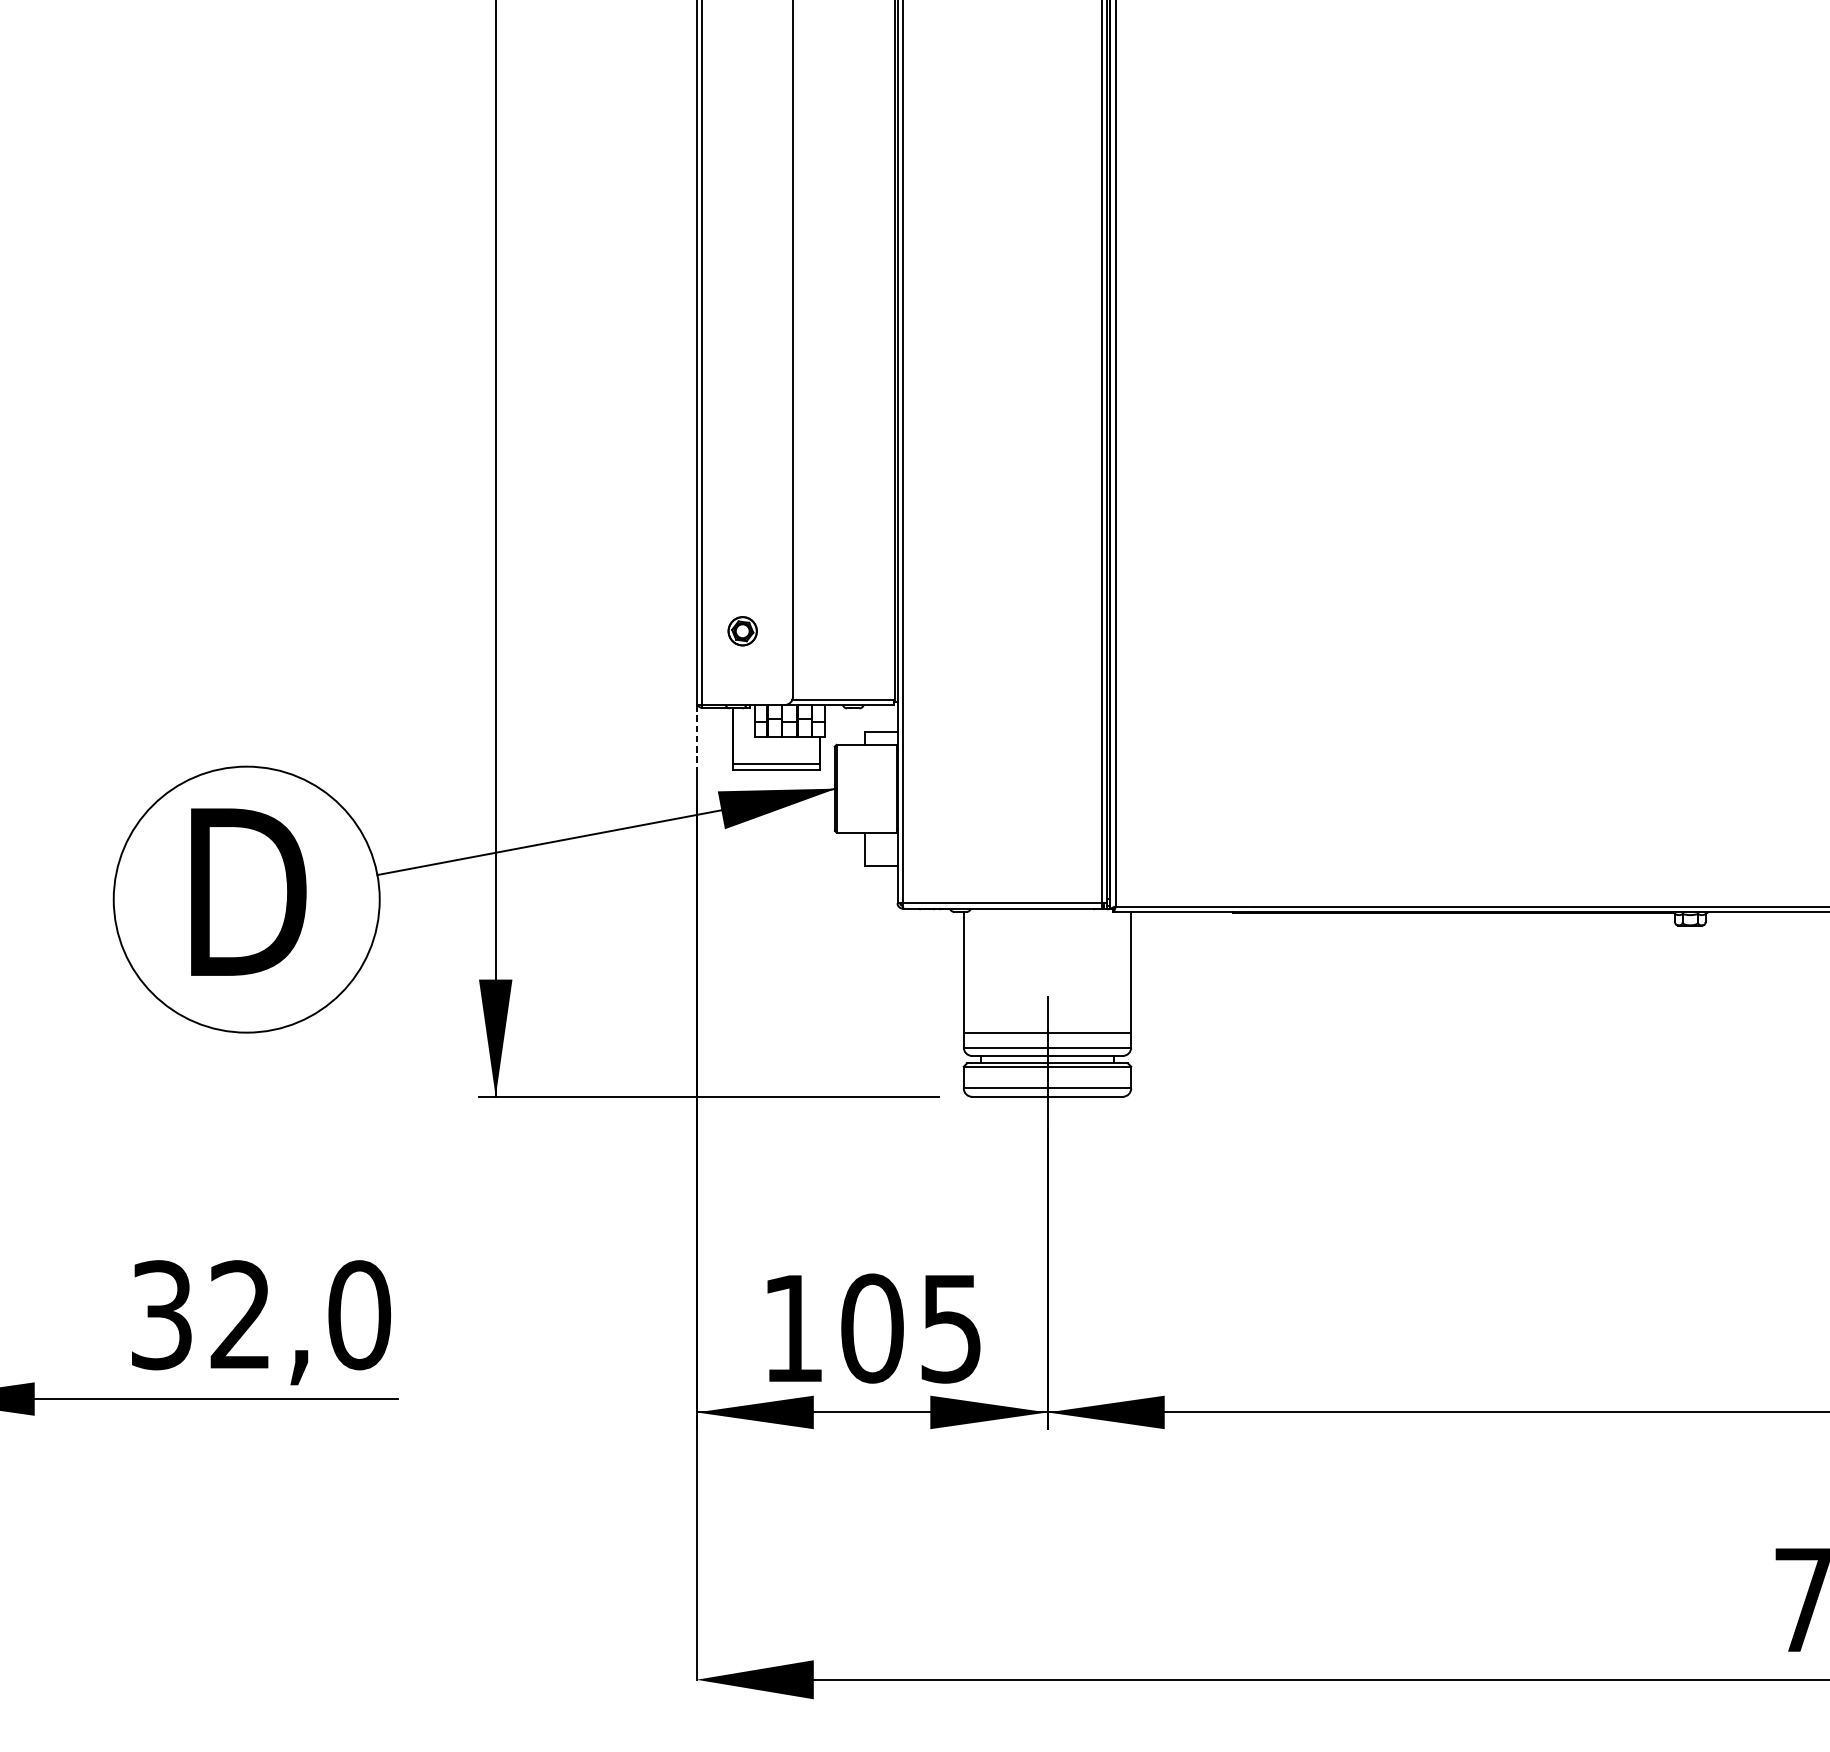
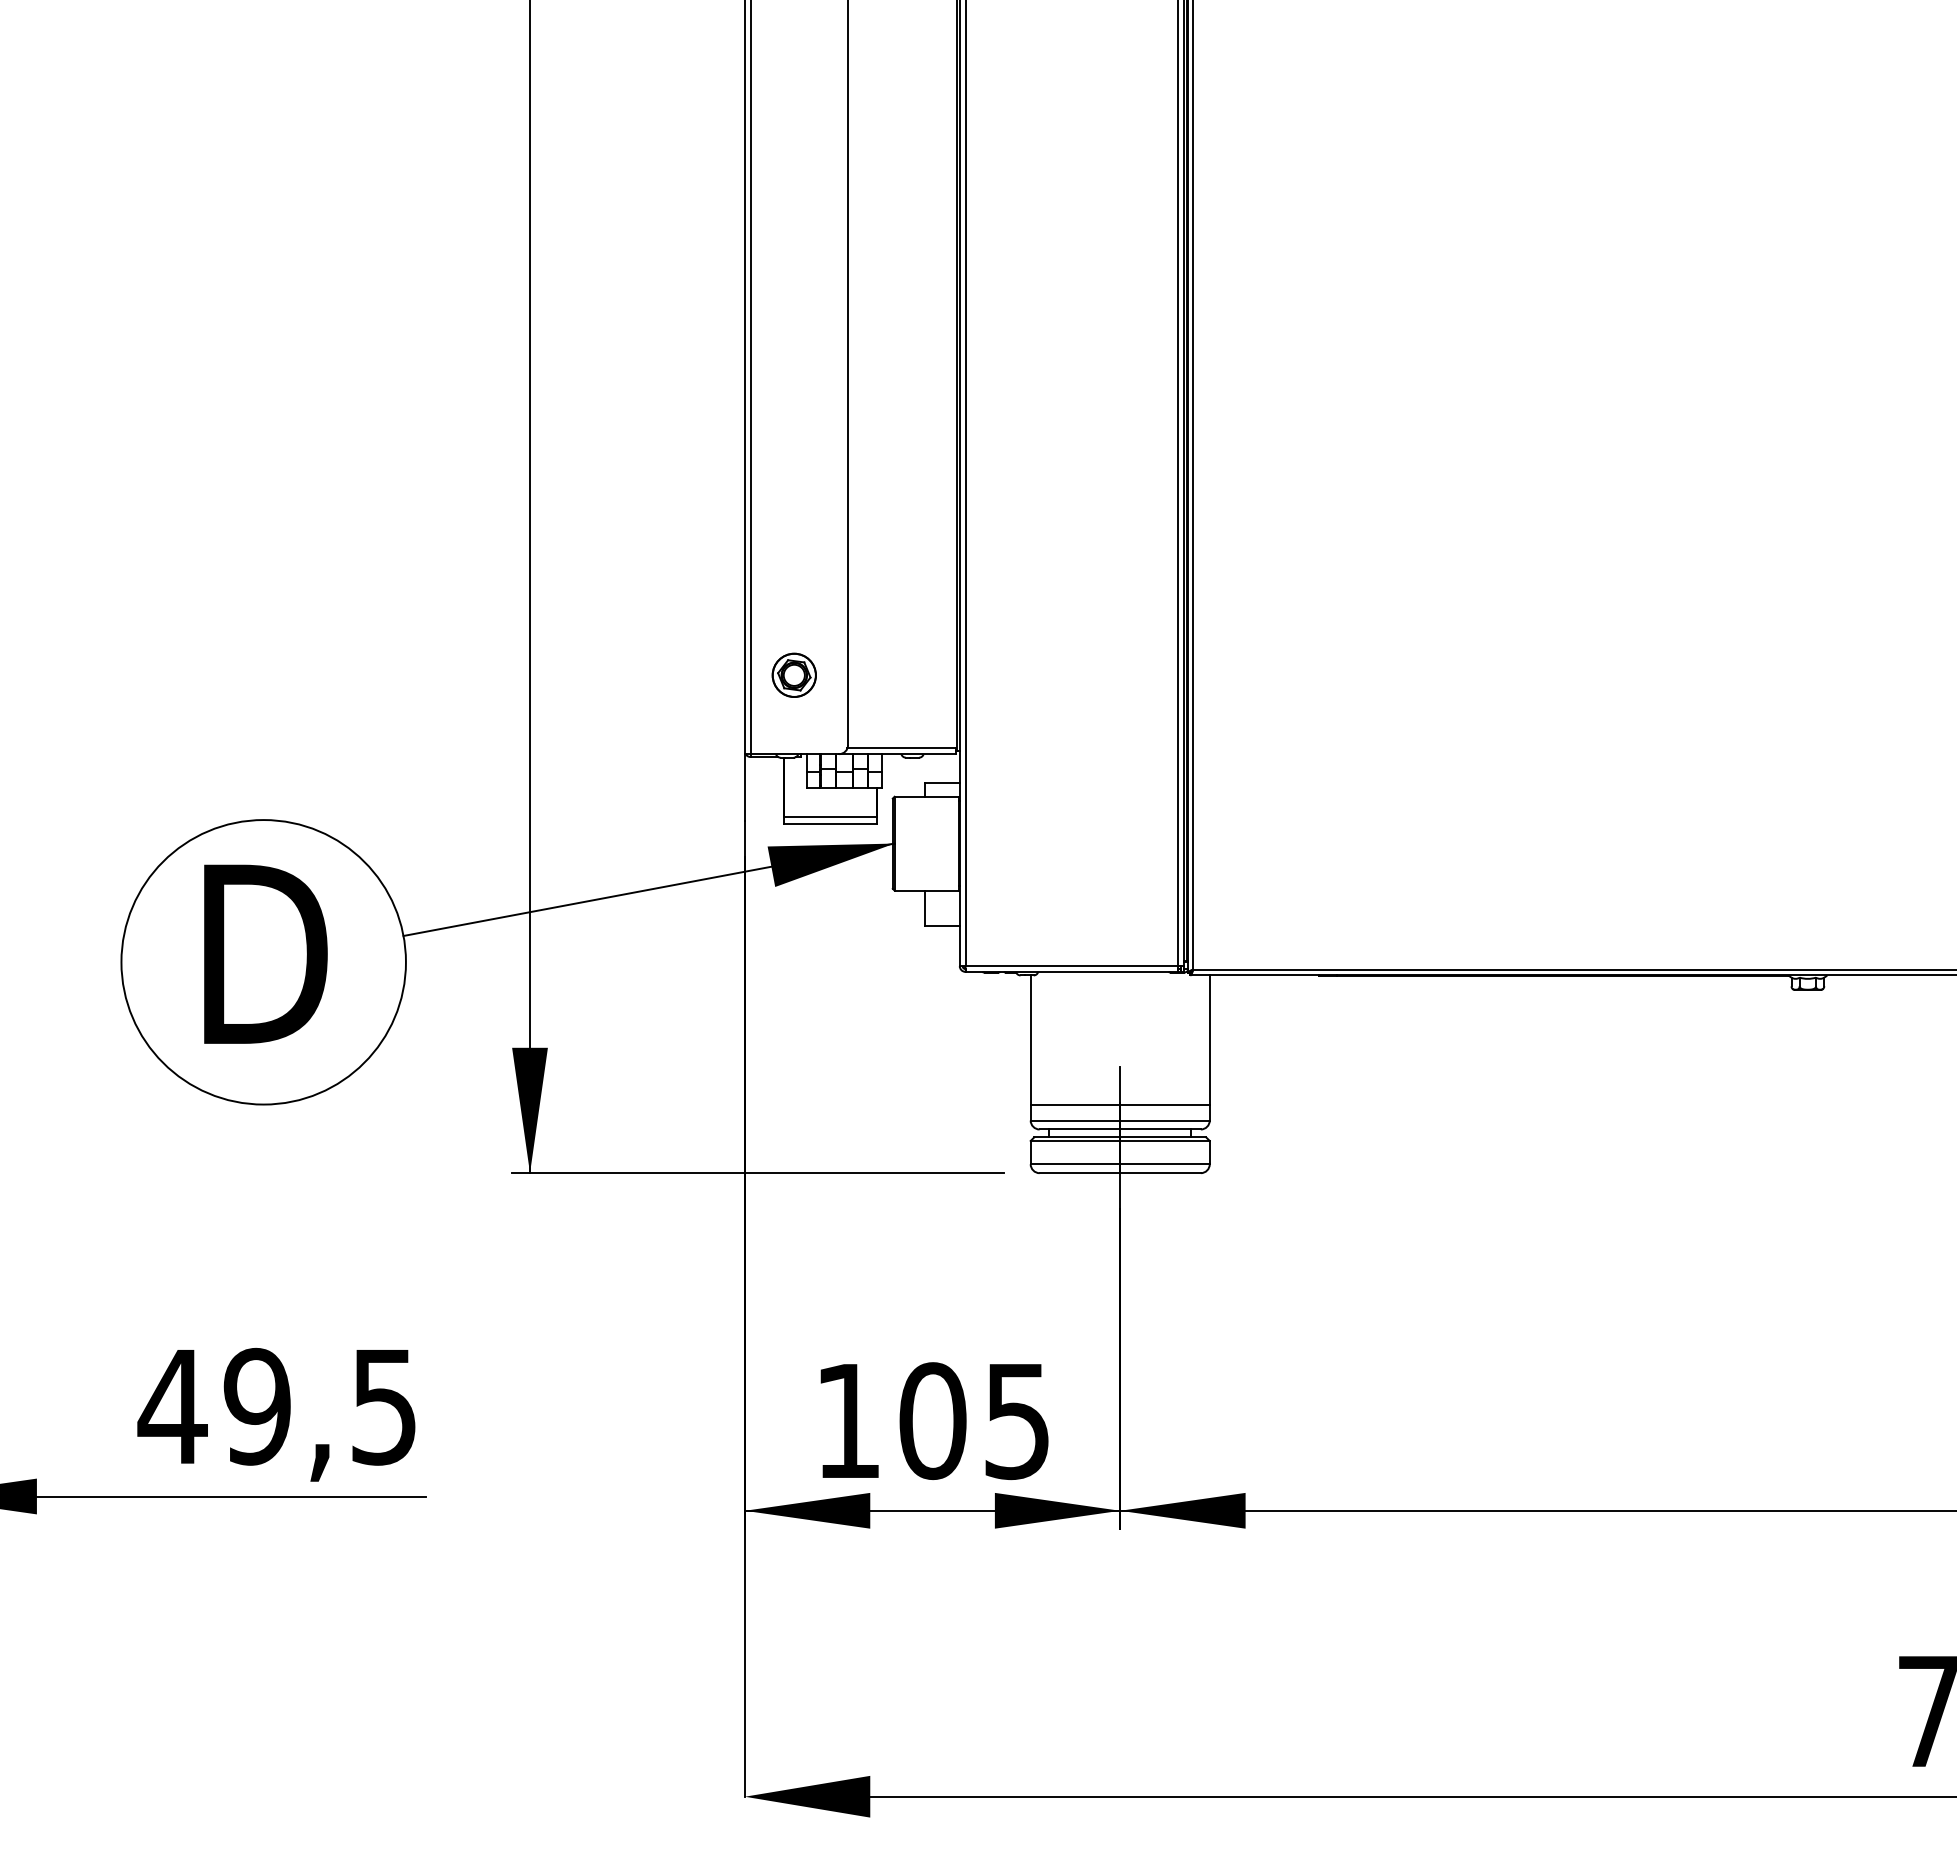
part: (742, 630) -> (793, 674), size x1.43
line: (696, 736) -> (744, 787), dashed -> solid
text: (259, 1314) -> (277, 1406), 32,0 -> 49,5

